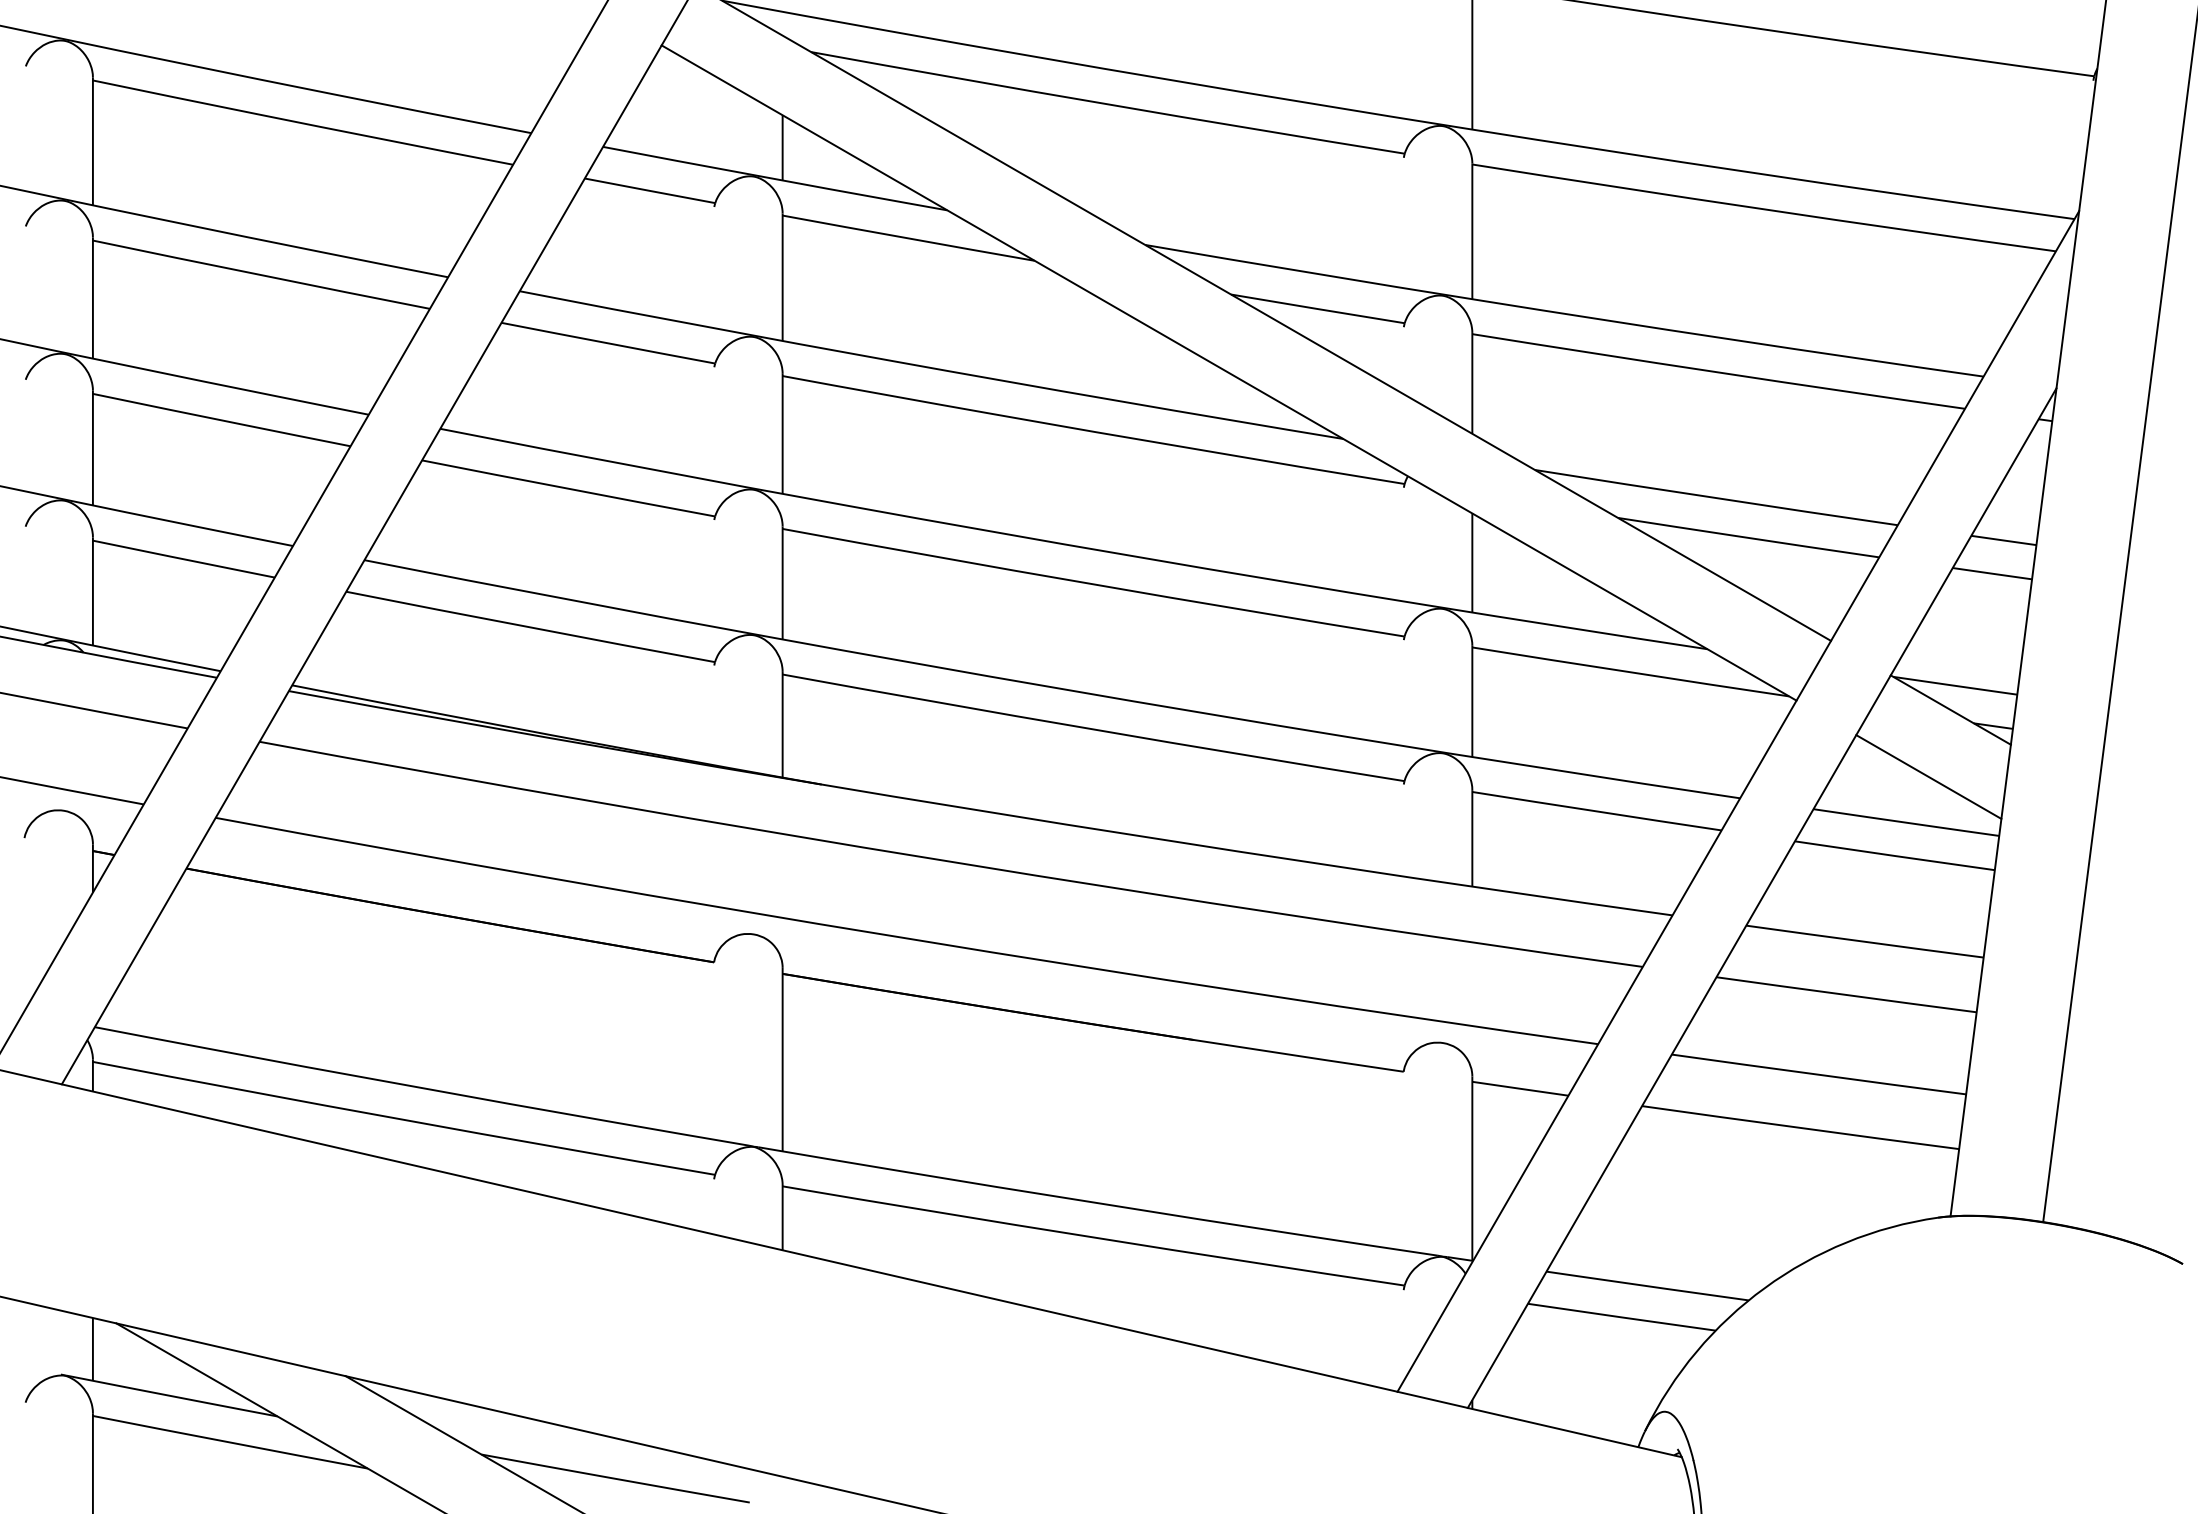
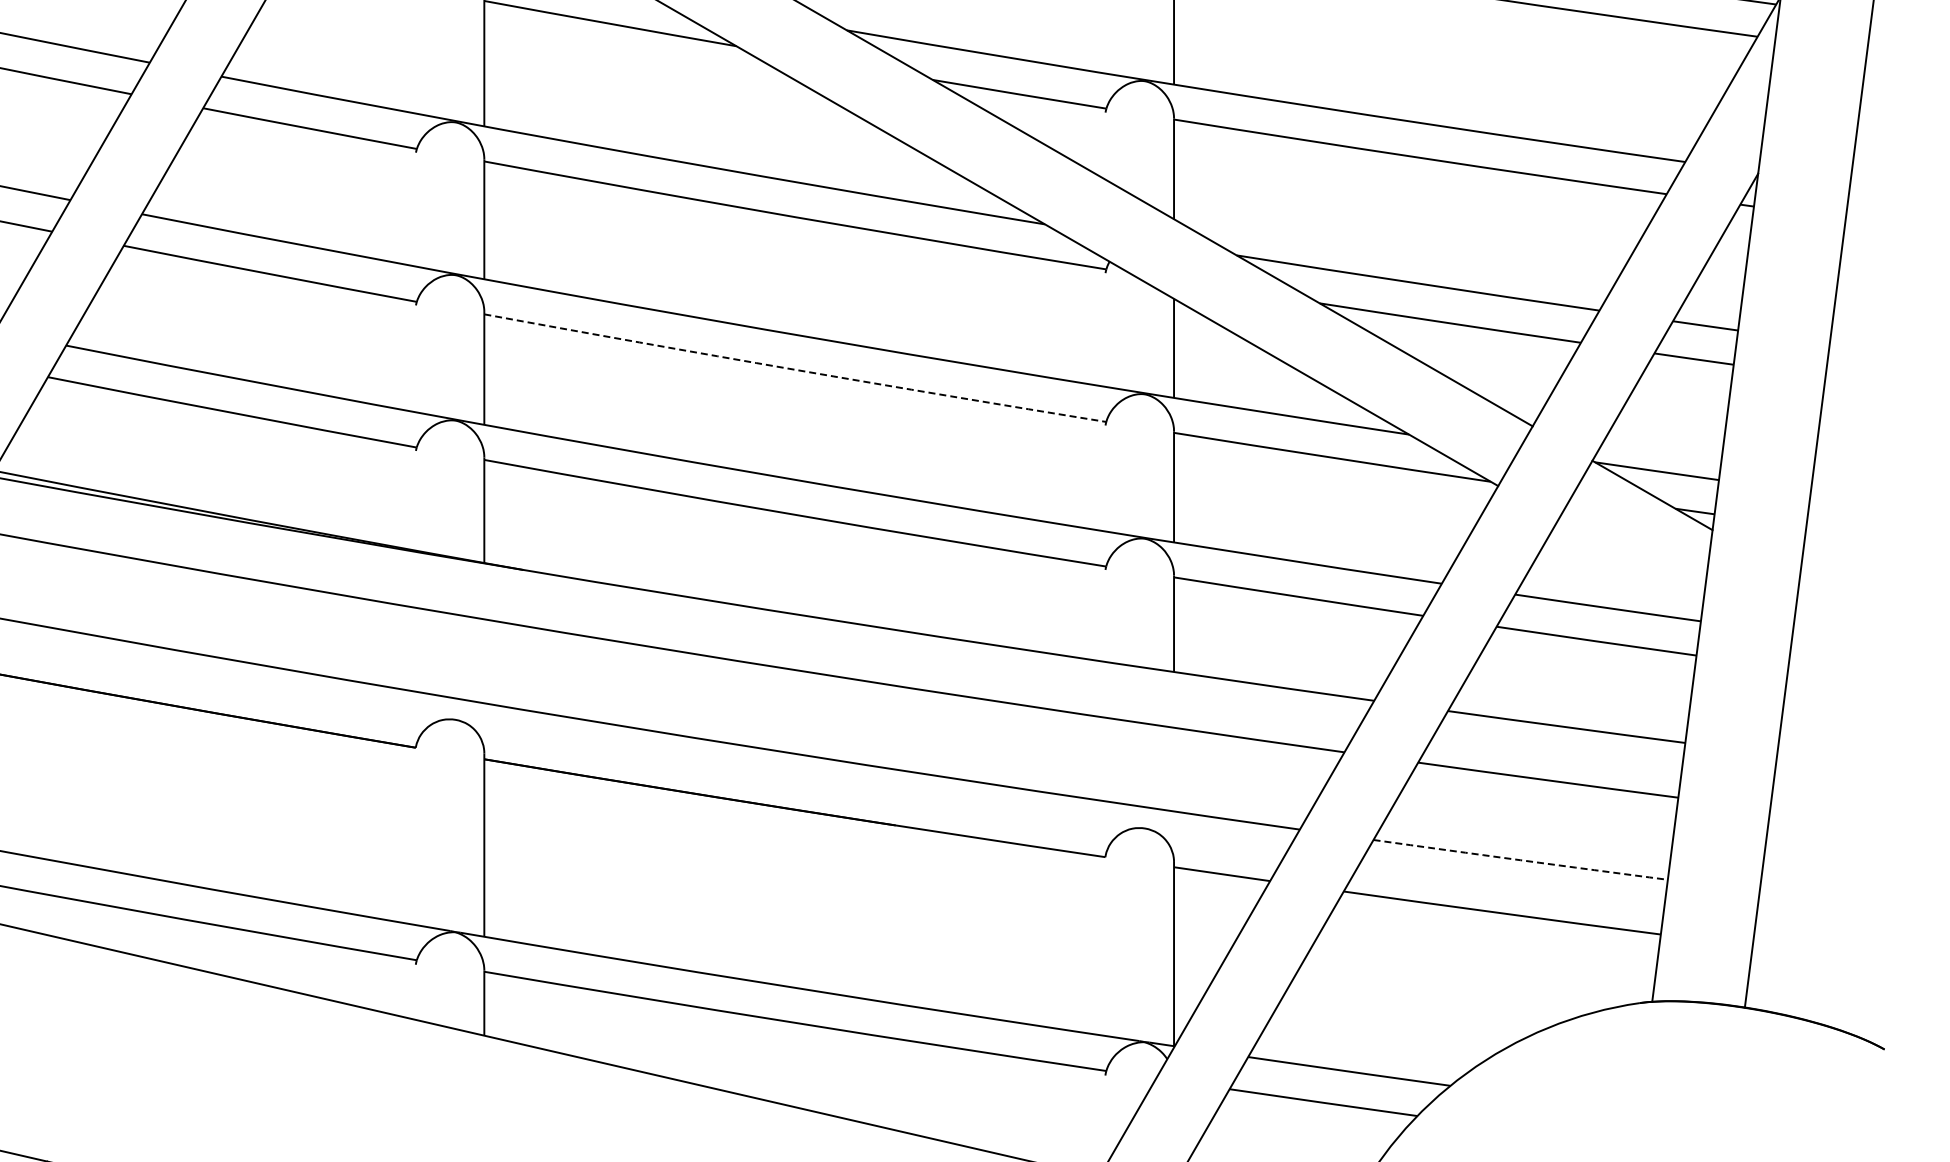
arc: (1093, 584) -> (795, 369), solid -> dashed
line: (1928, 776) -> (1630, 561), removed
arc: (1818, 1074) -> (1520, 859), solid -> dashed

